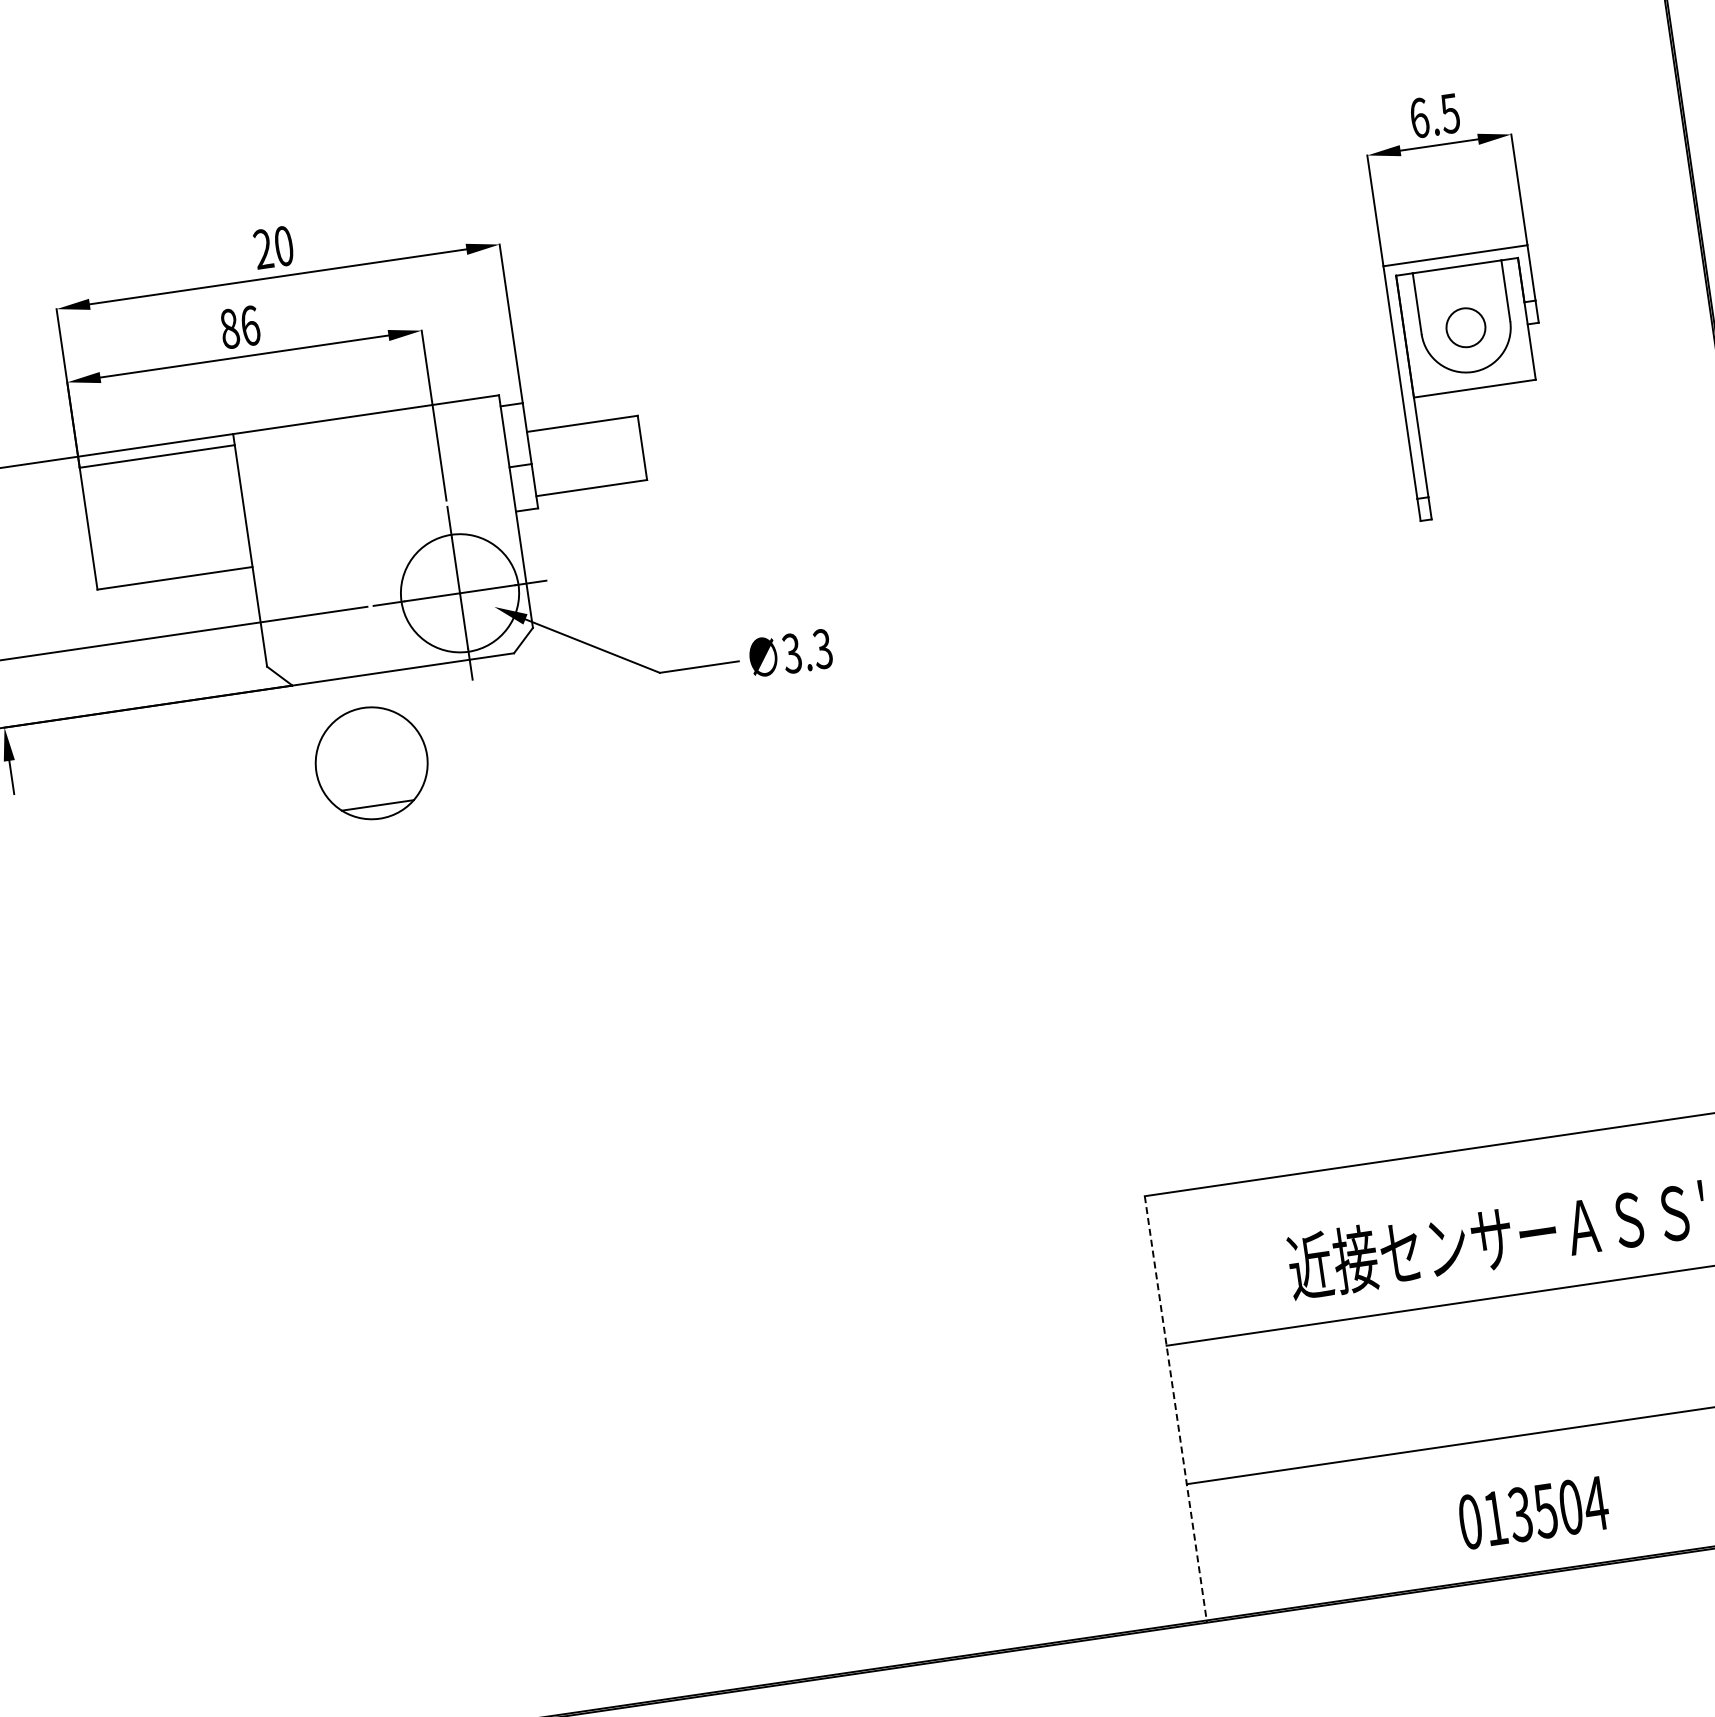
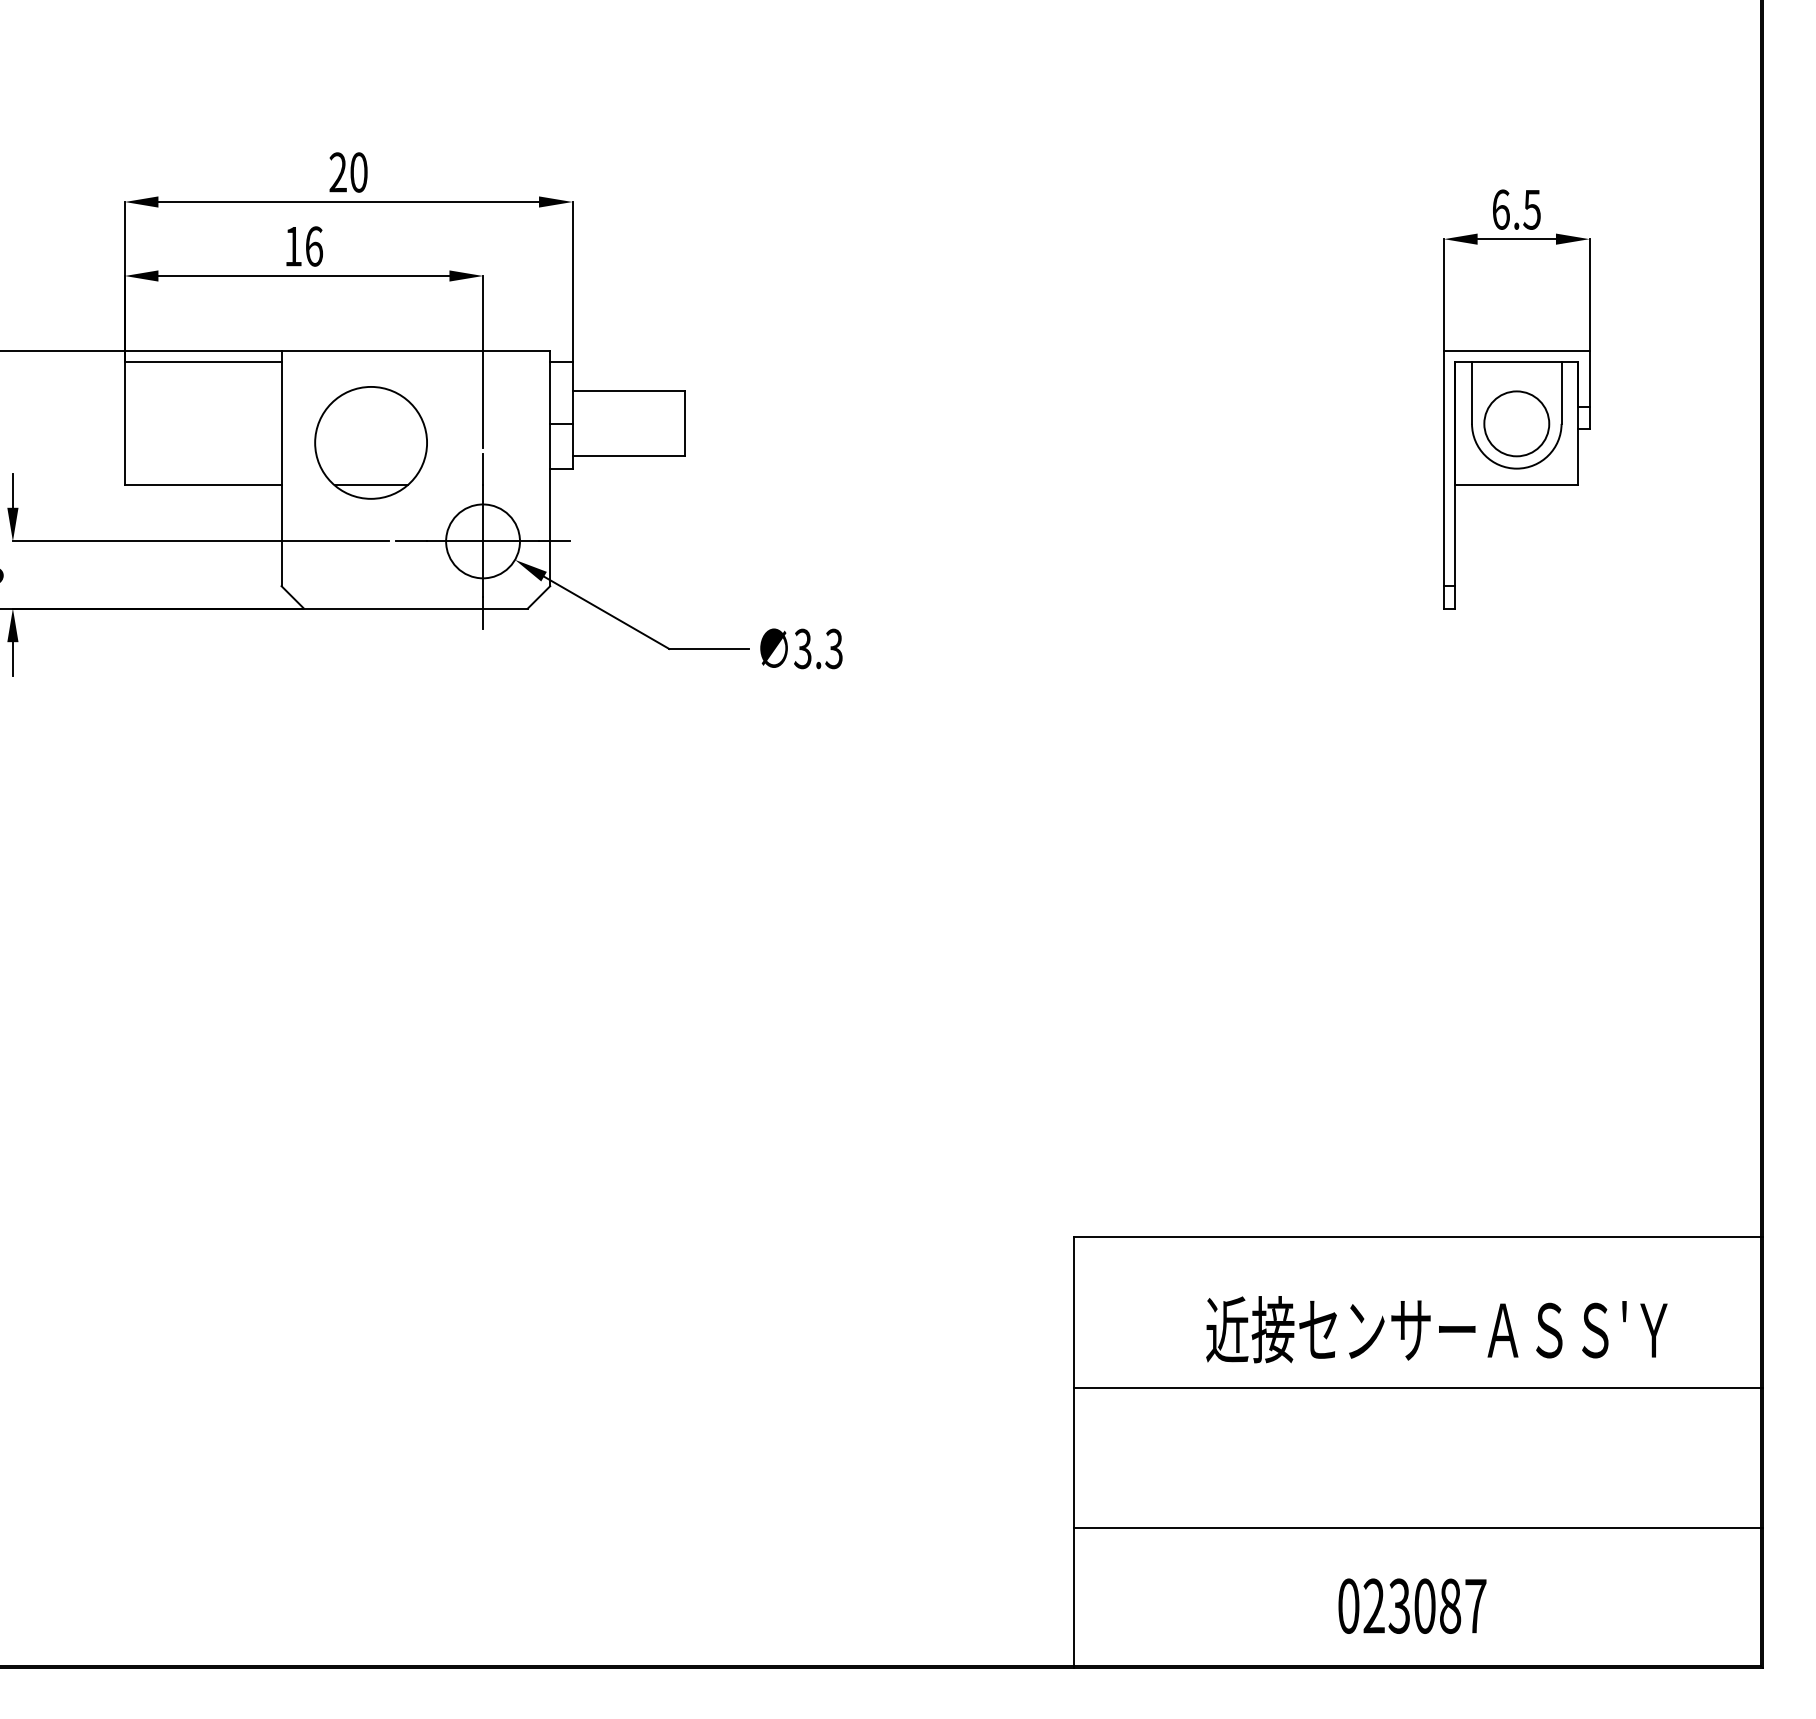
circle: (1465, 327) -> (1516, 423), size x1.67
text: (229, 328) -> (293, 246), 86 -> 16
circle: (459, 593) -> (482, 541), size x0.62
part: (371, 763) -> (370, 442), moved
line: (1175, 1409) -> (1073, 1452), dashed -> solid
text: (1546, 1510) -> (1425, 1605), 013504 -> 023087

